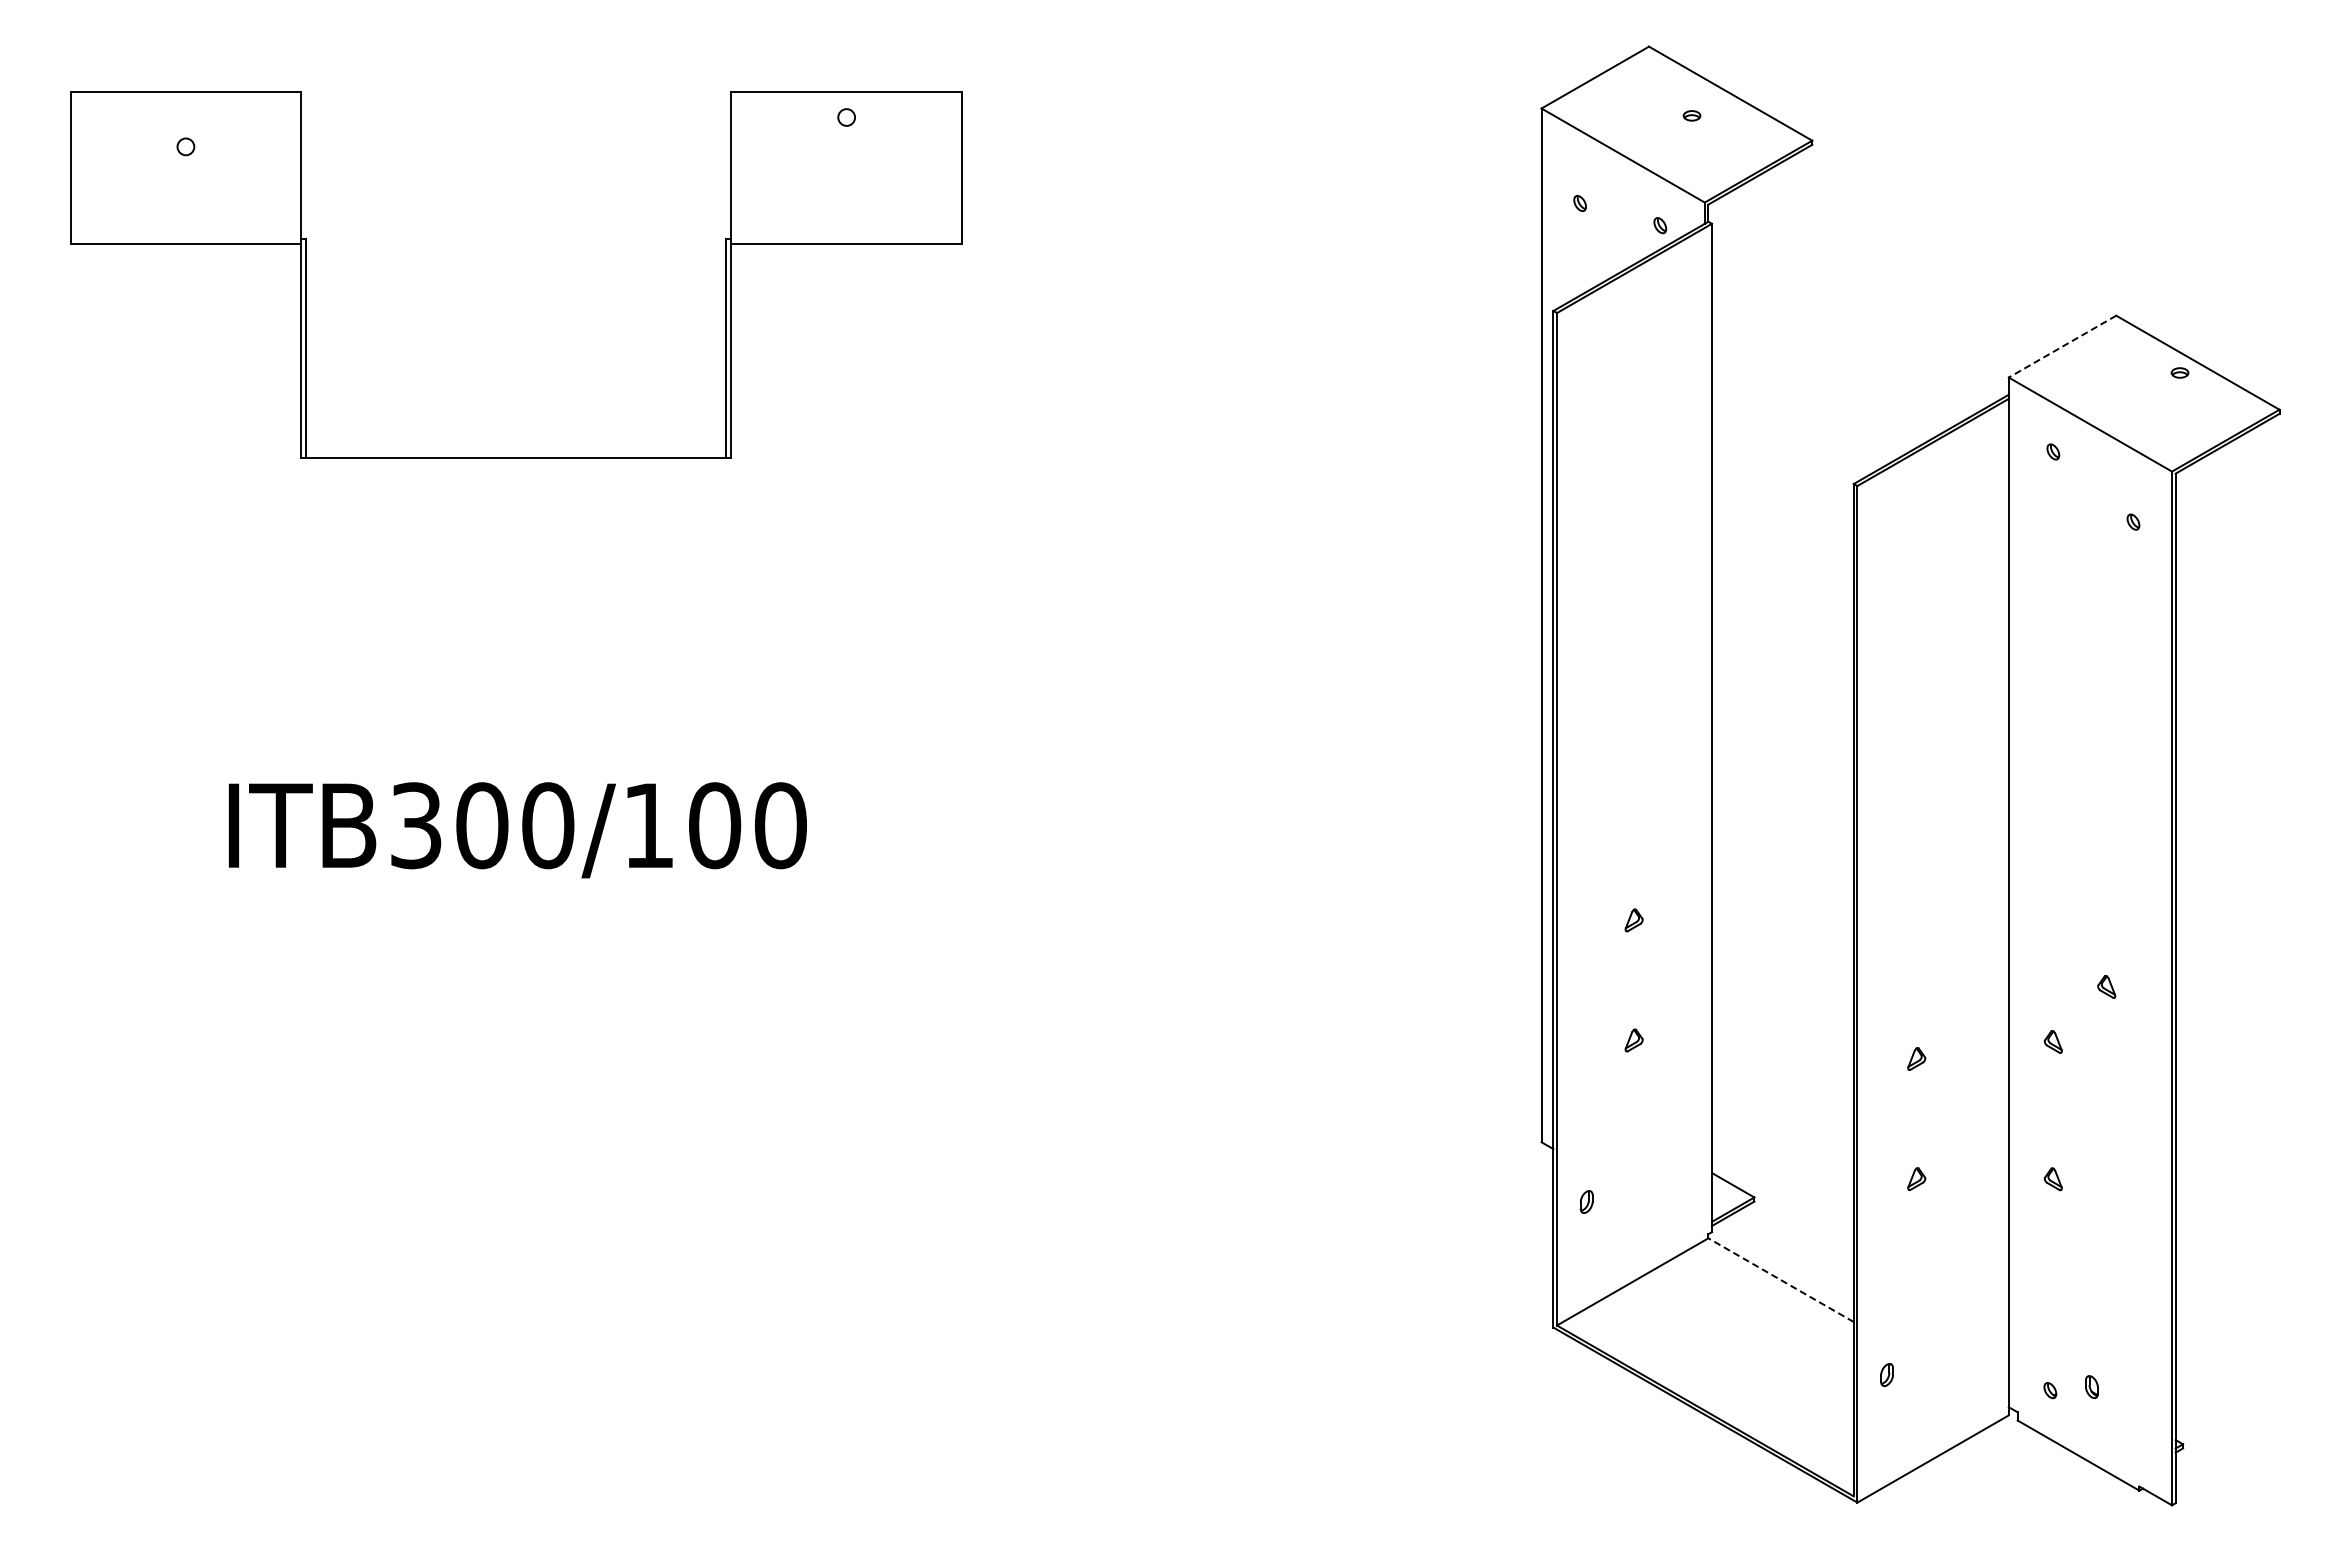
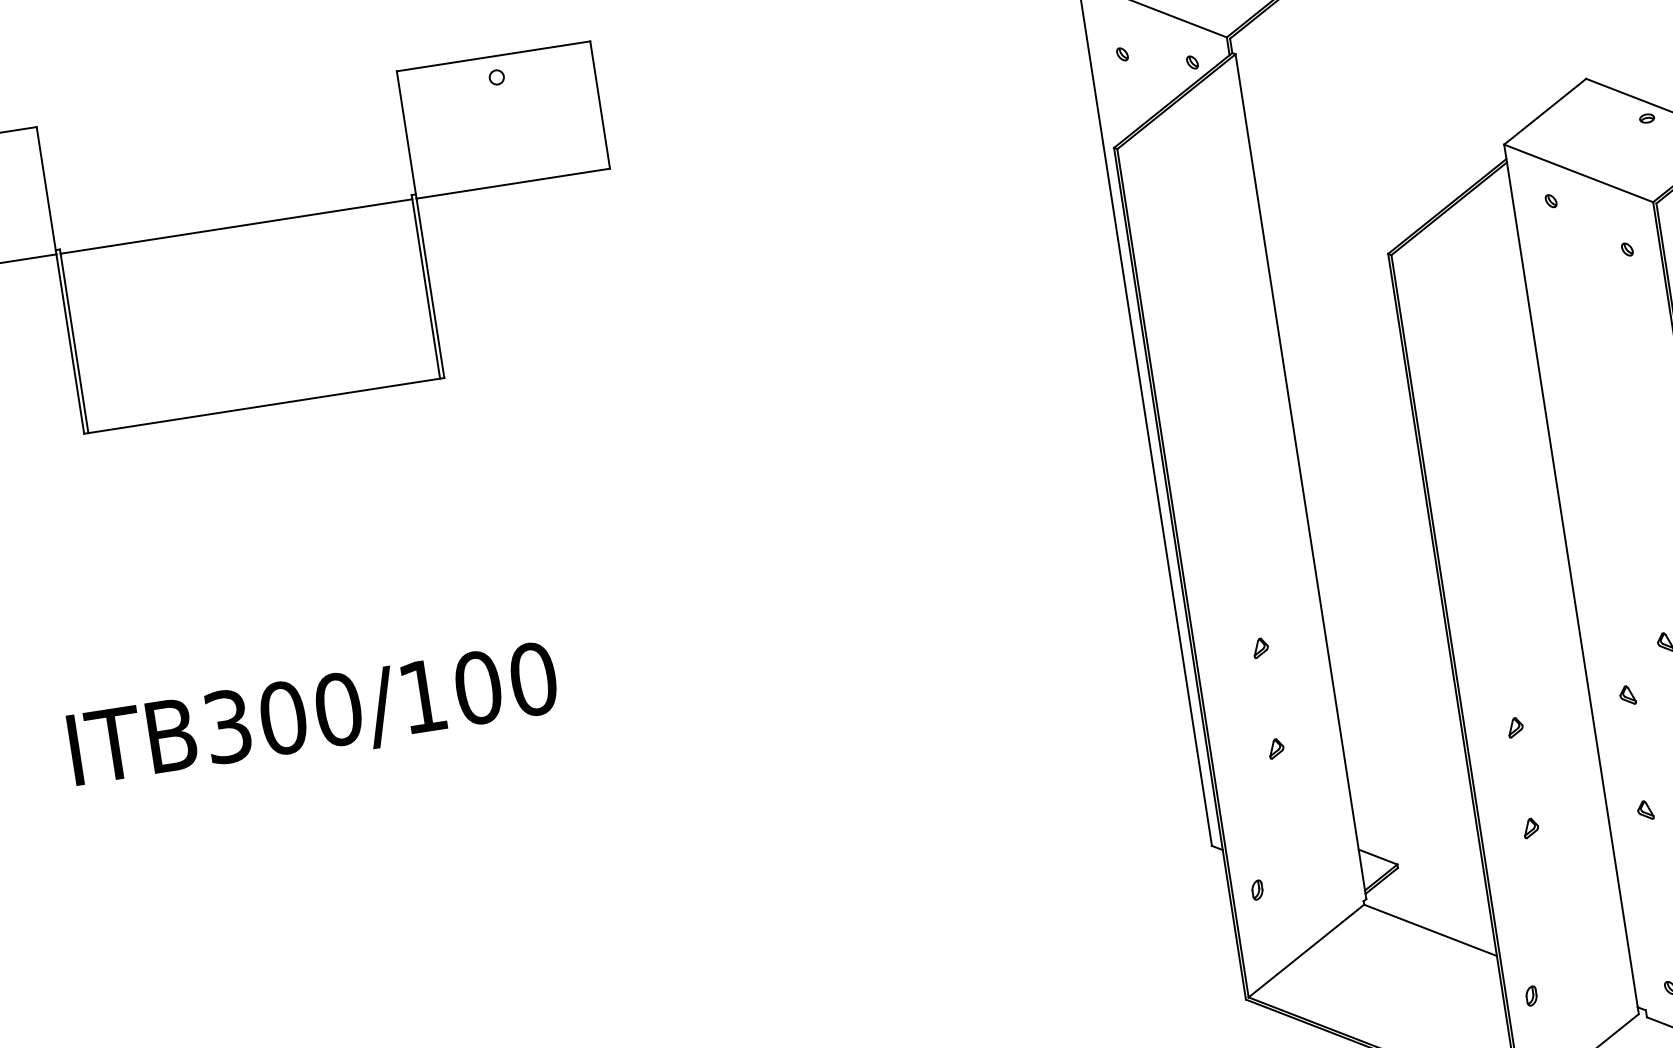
line: (516, 244) -> (236, 226), added
line: (2062, 346) -> (1545, 111), dashed -> solid
line: (1781, 1280) -> (1430, 930), dashed -> solid

